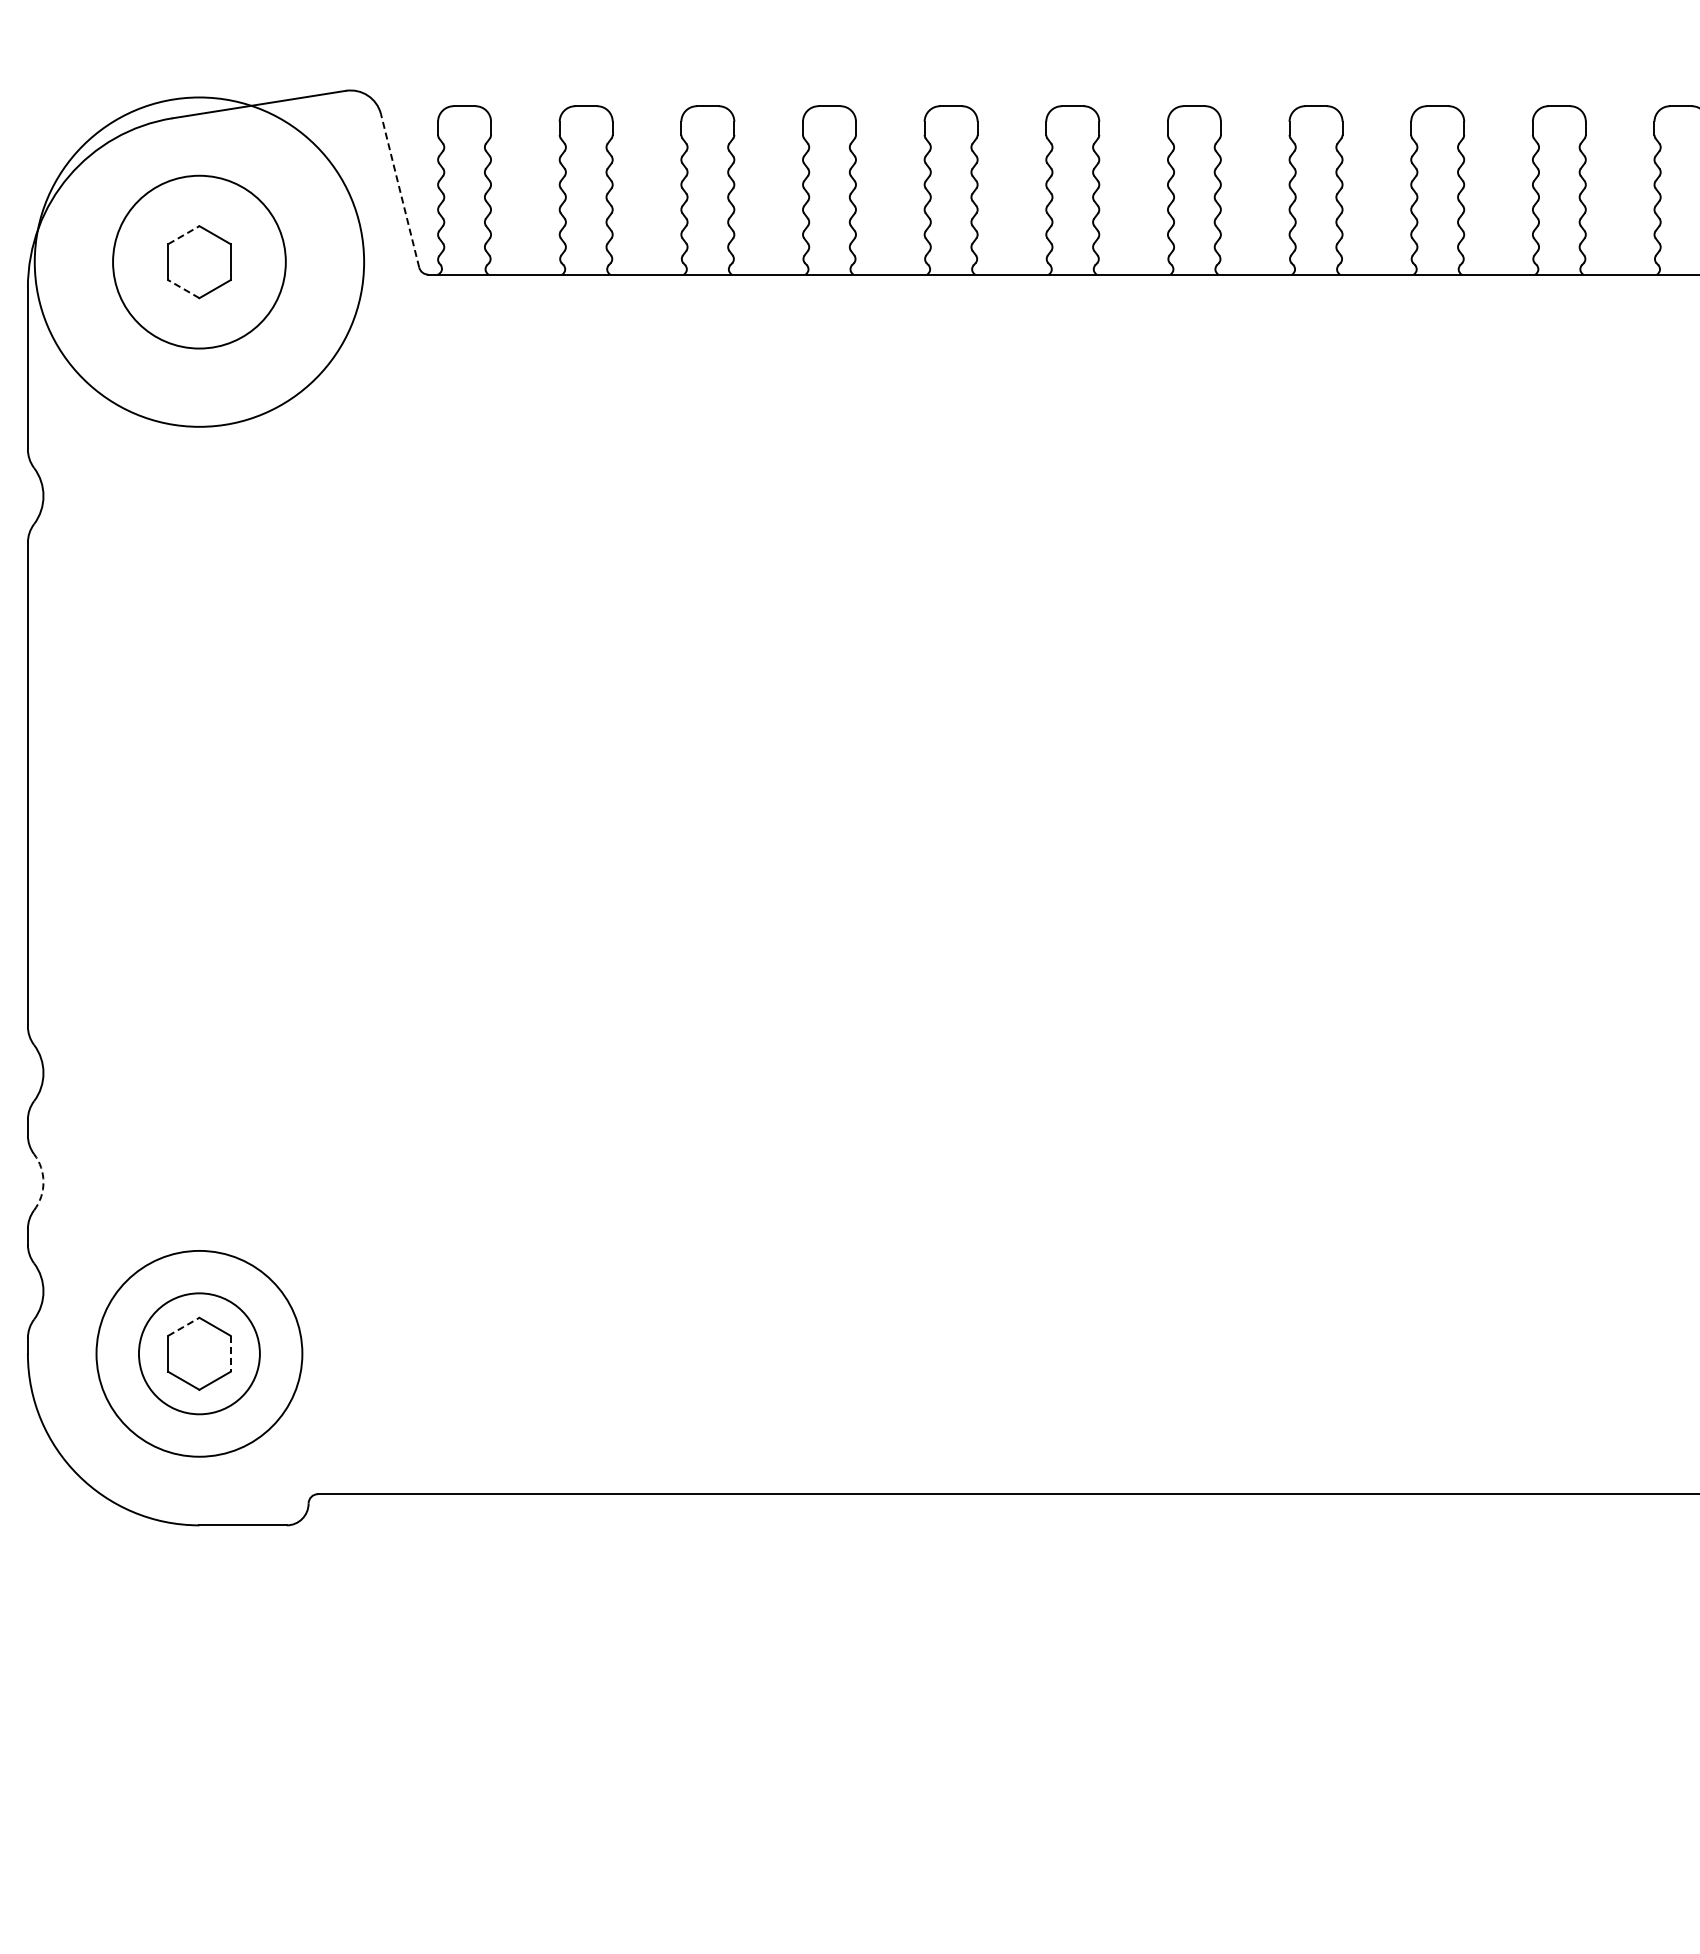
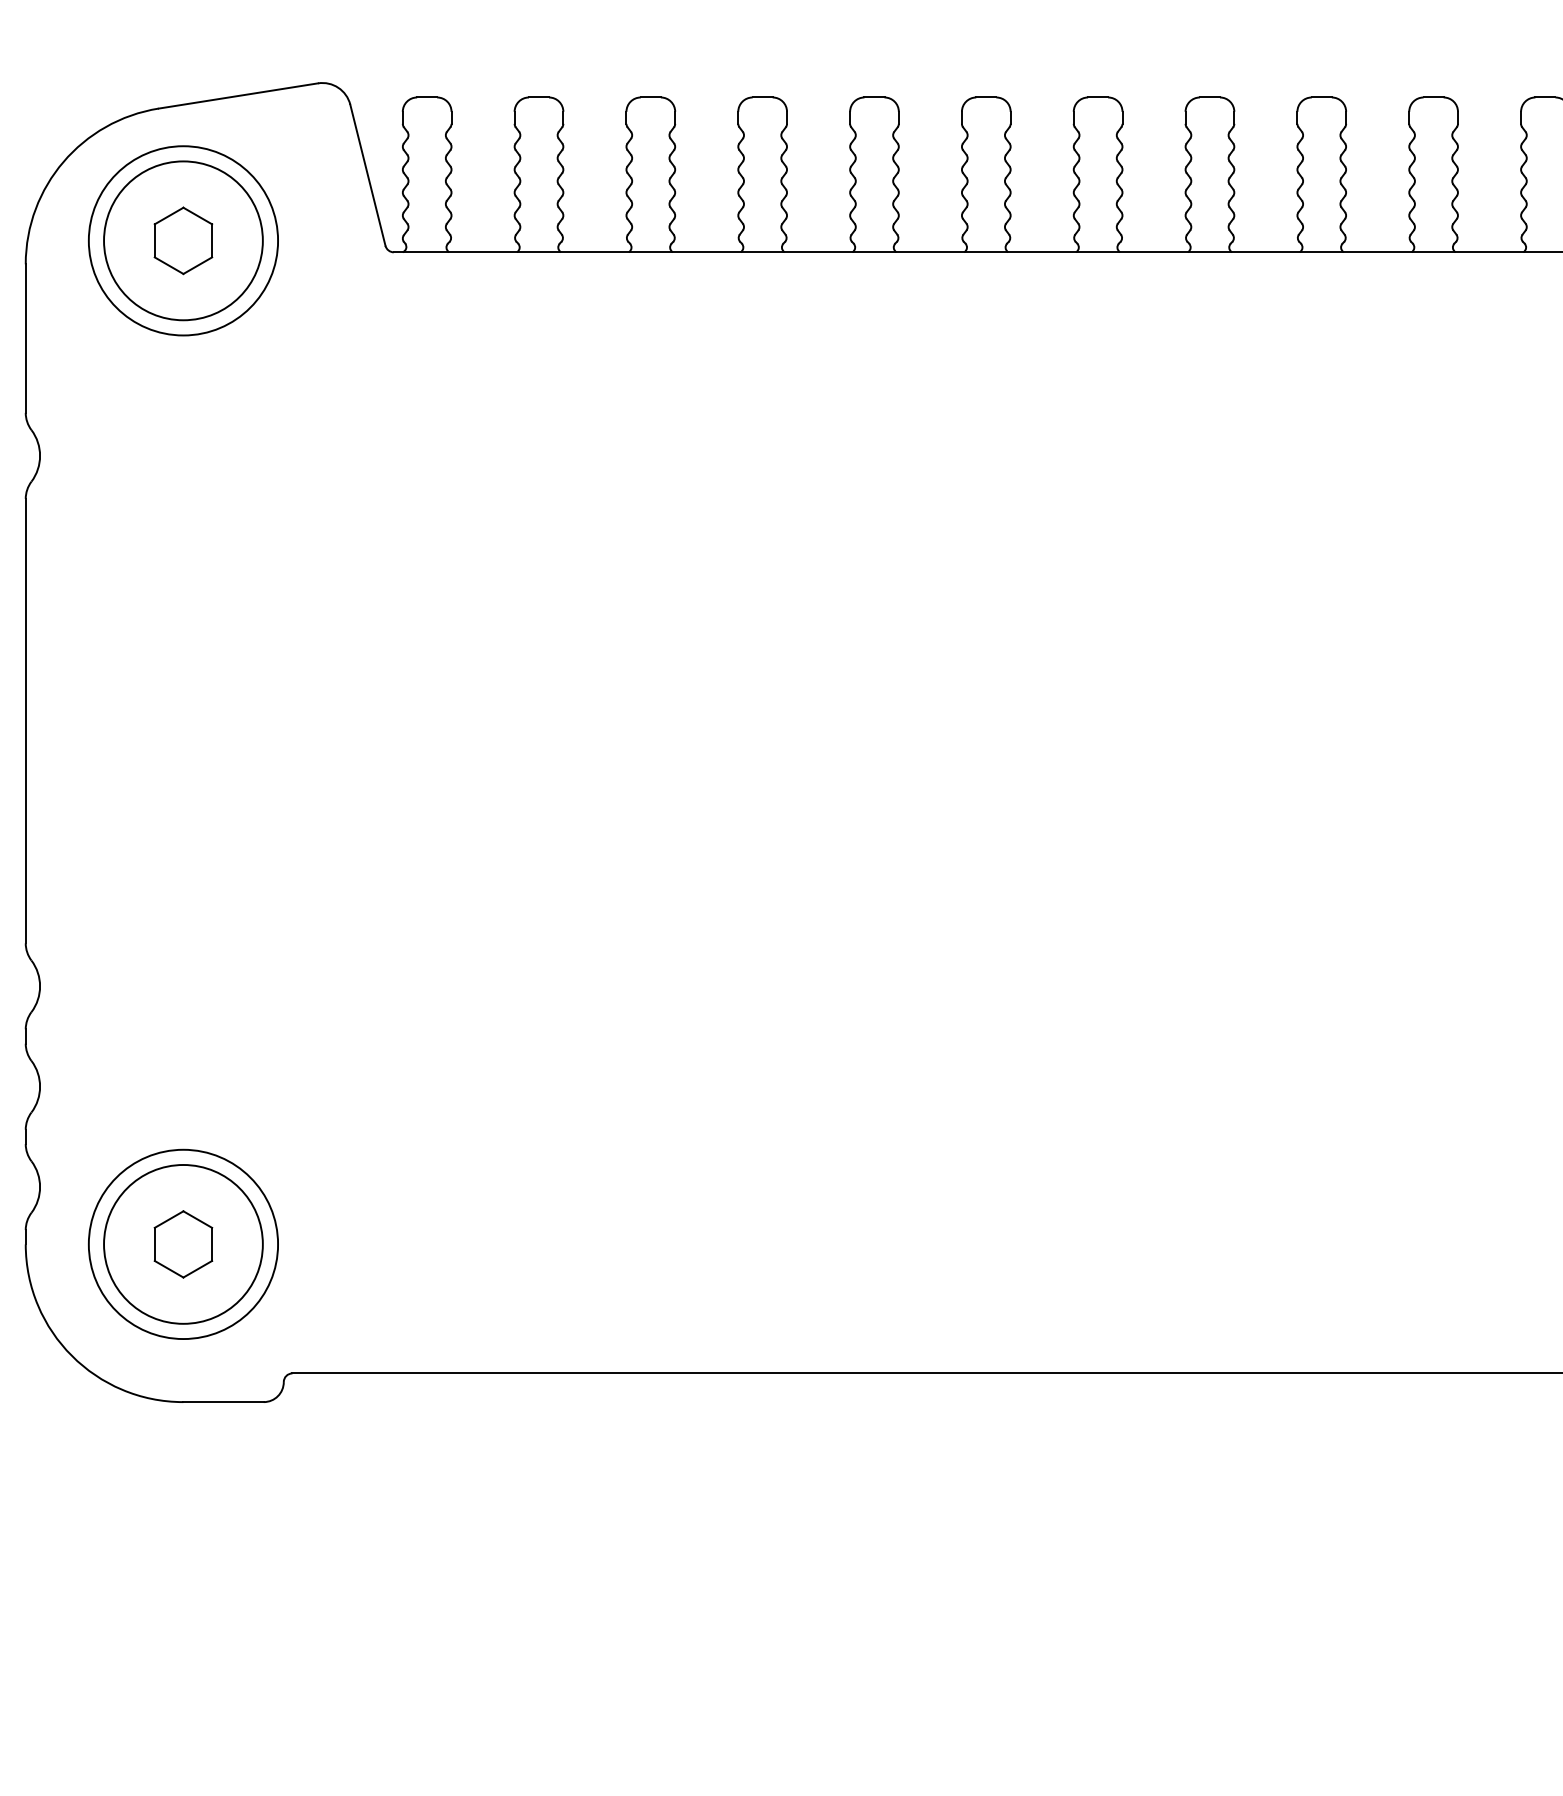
line: (399, 190) -> (367, 174), dashed -> solid
line: (184, 234) -> (169, 215), dashed -> solid
circle: (199, 262) -> (183, 241), size x0.62
line: (183, 288) -> (168, 265), dashed -> solid
arc: (43, 1182) -> (40, 1086), dashed -> solid
line: (184, 1326) -> (169, 1219), dashed -> solid
circle: (199, 1353) -> (183, 1244), size x1.43
line: (230, 1354) -> (211, 1245), dashed -> solid

